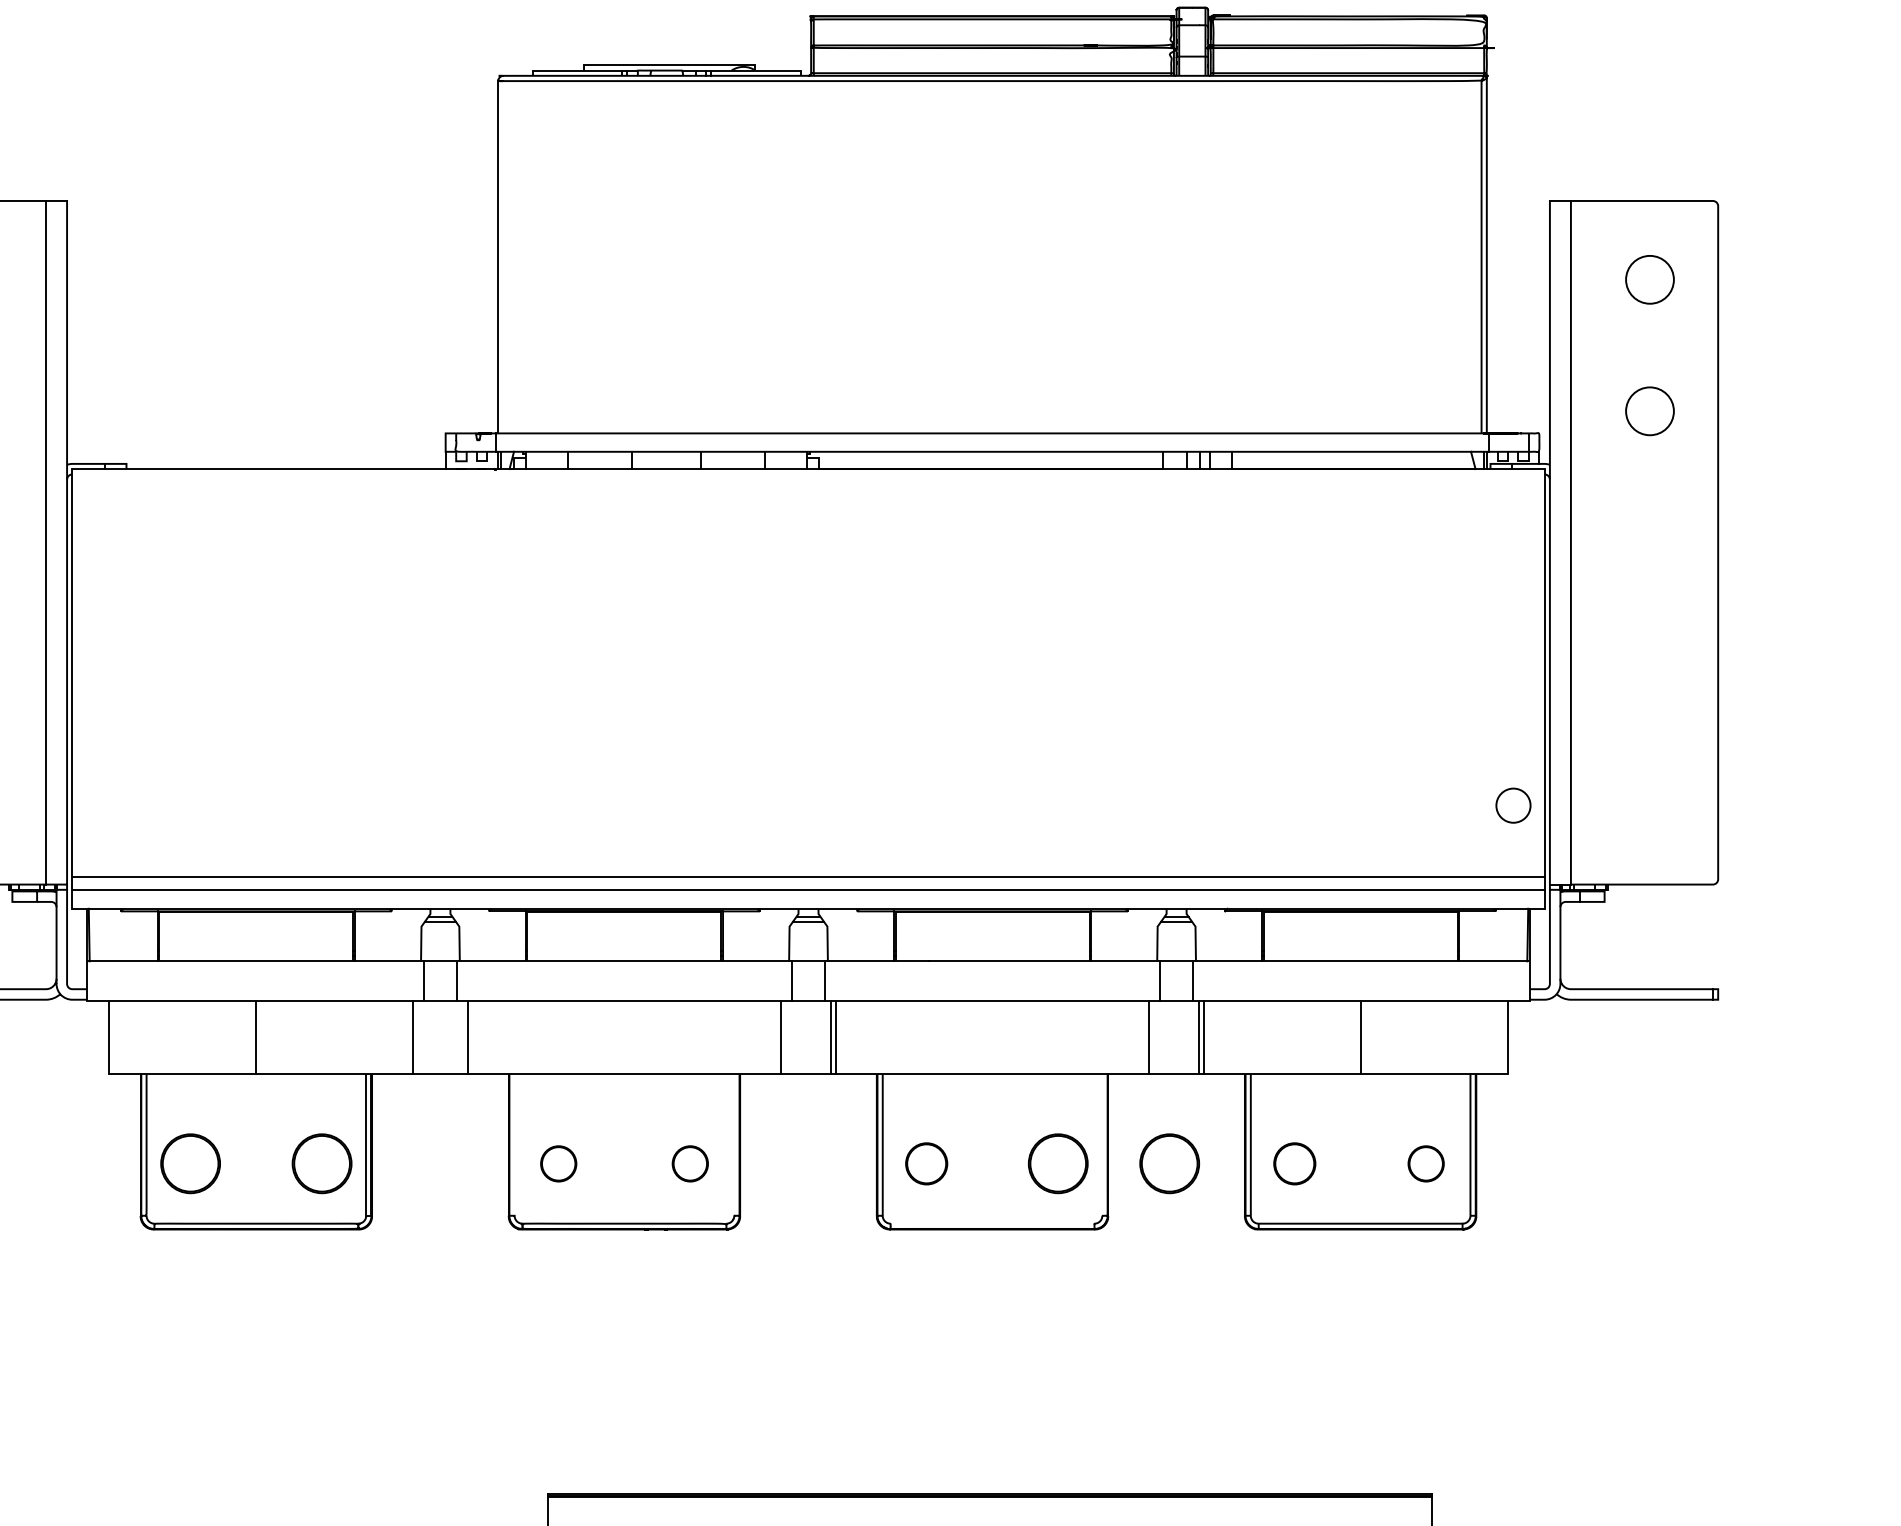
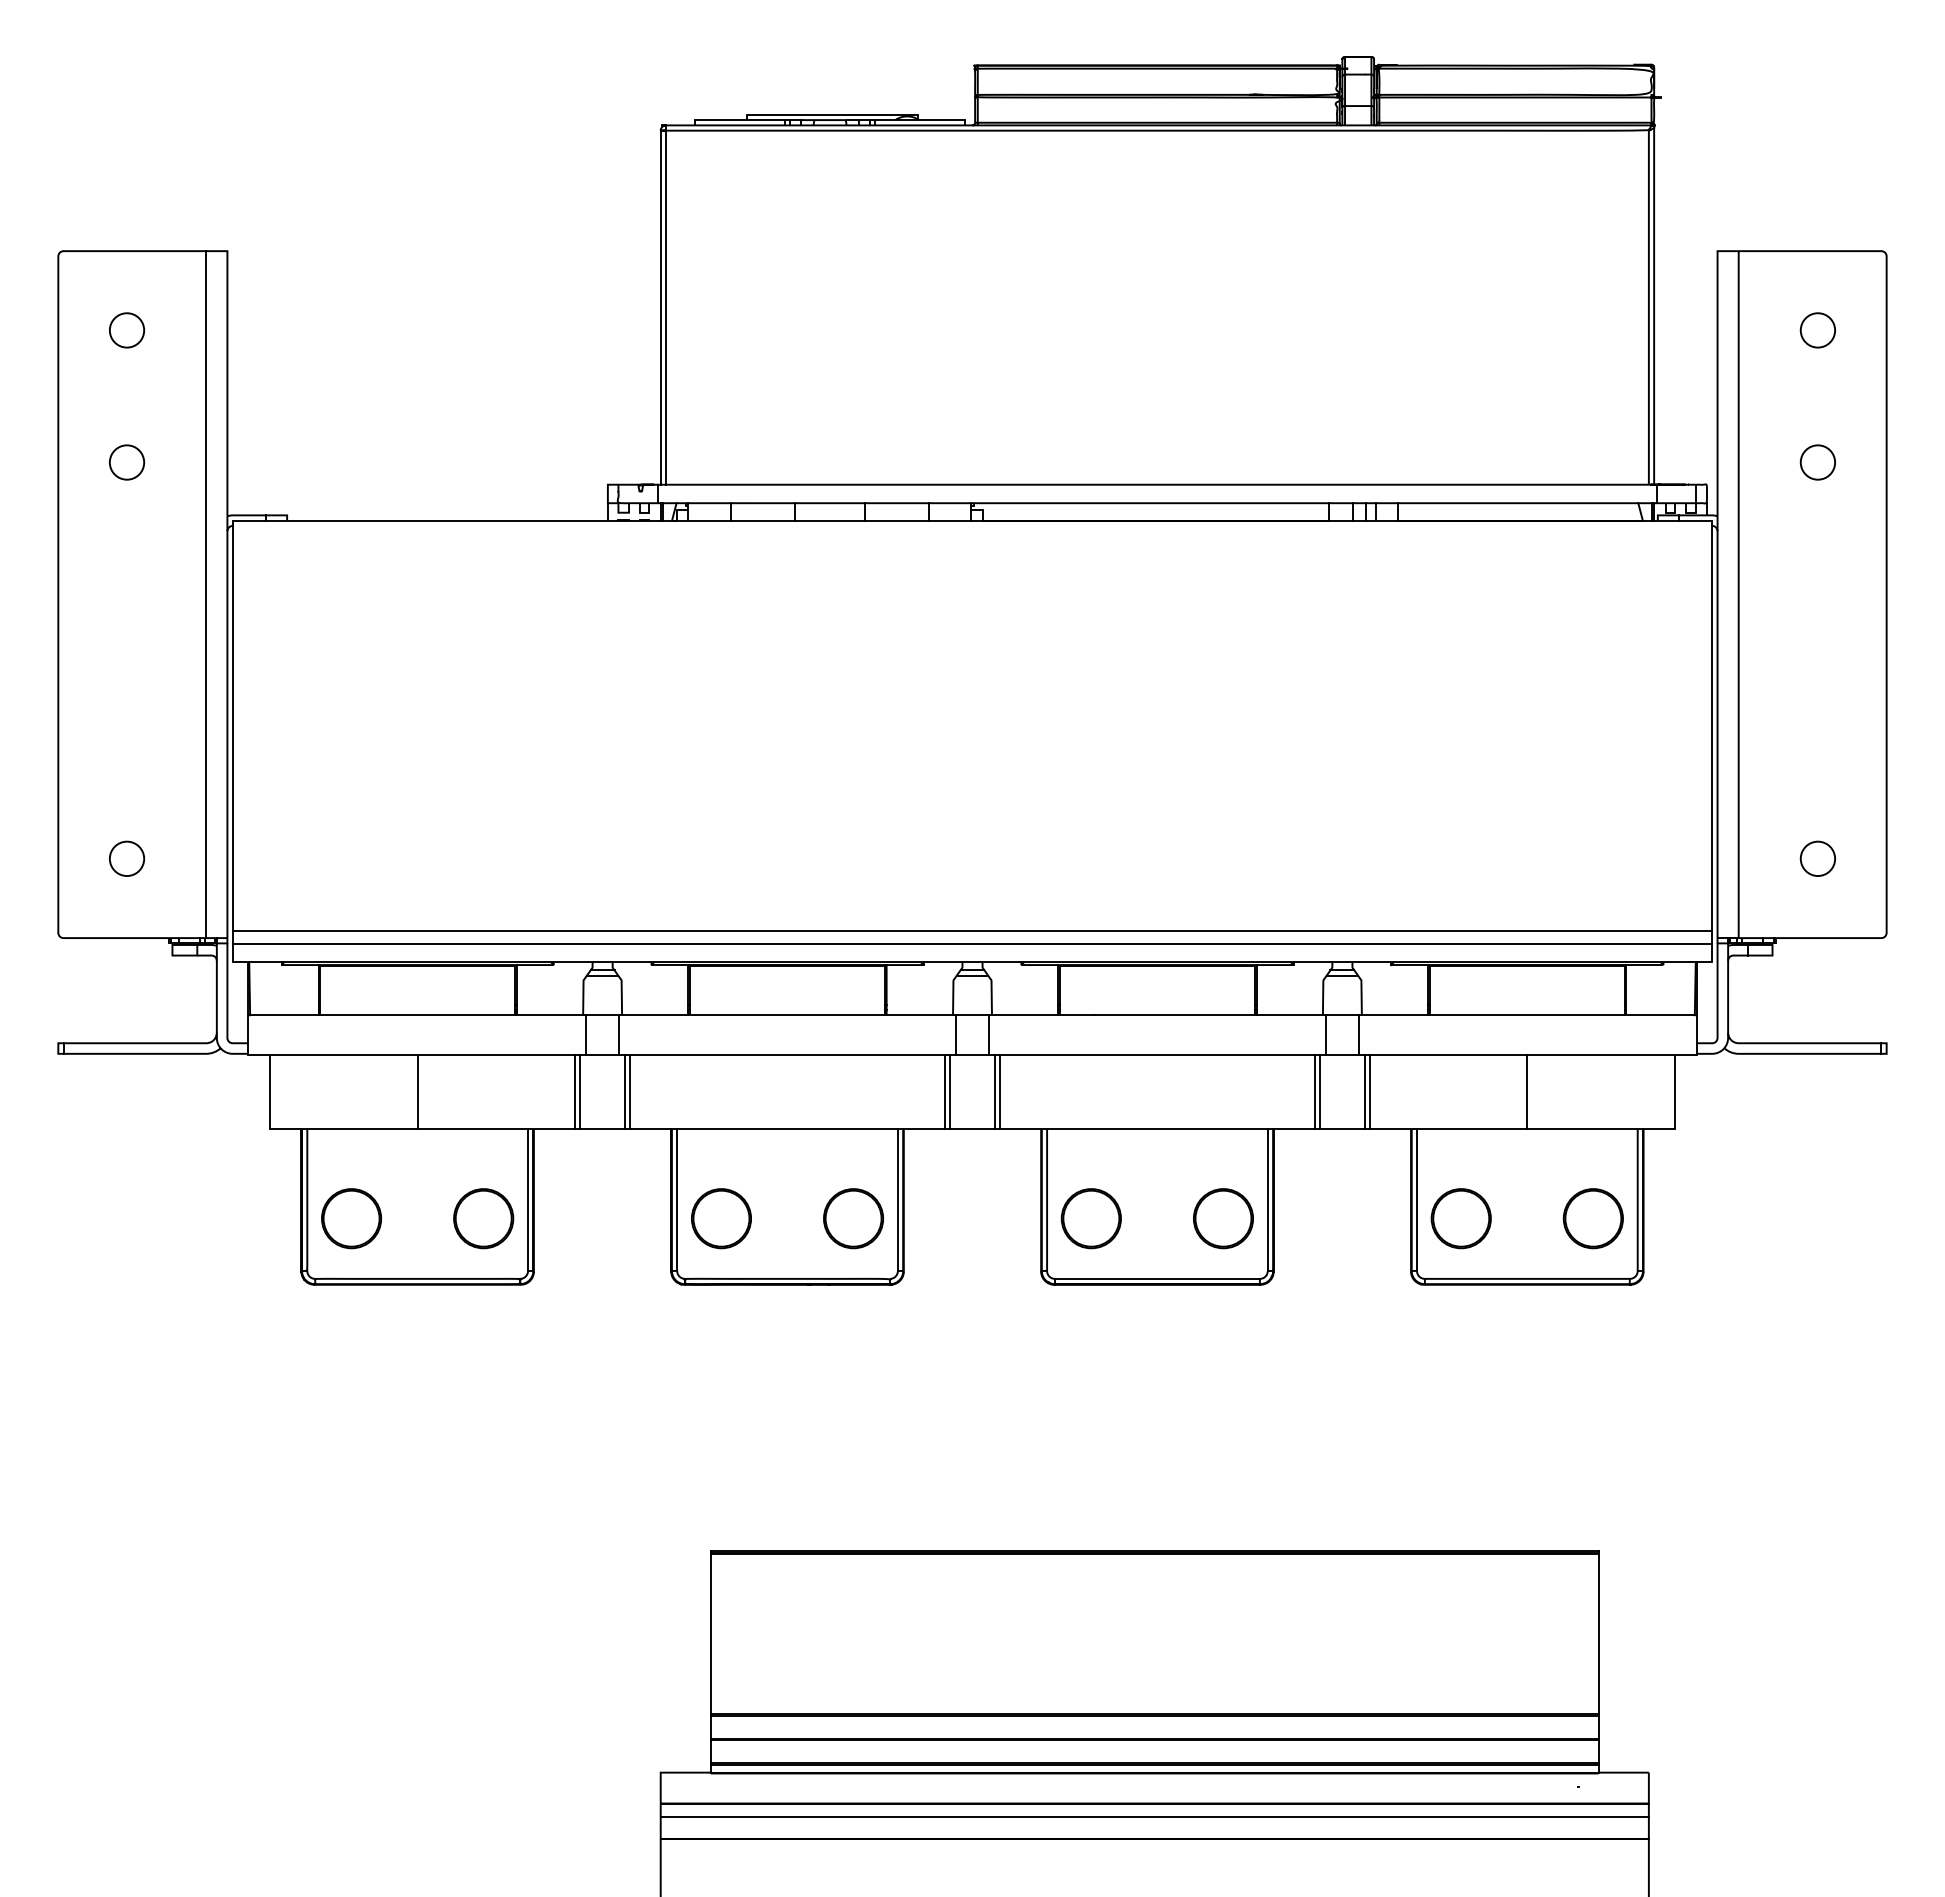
line: (504, 254) -> (666, 304), added
circle: (1649, 279) -> (1817, 330), size x0.71
circle: (1649, 411) -> (1817, 462), size x0.71
circle: (1513, 805) -> (1817, 858), moved
line: (418, 1037) -> (580, 1091), added
line: (463, 1037) -> (625, 1091), added
line: (786, 1037) -> (950, 1091), added
line: (1153, 1037) -> (1319, 1091), added
line: (514, 1144) -> (677, 1199), added
line: (733, 1144) -> (897, 1199), added
line: (1102, 1144) -> (1267, 1199), added
part: (558, 1163) -> (721, 1218), size x1.67
part: (690, 1163) -> (853, 1218), size x1.67
part: (925, 1163) -> (1090, 1218), size x1.43
part: (1169, 1163) -> (1335, 1218), removed
part: (1294, 1163) -> (1460, 1218), size x1.43
part: (1425, 1163) -> (1592, 1218), size x1.67
line: (992, 1223) -> (1157, 1278), added

